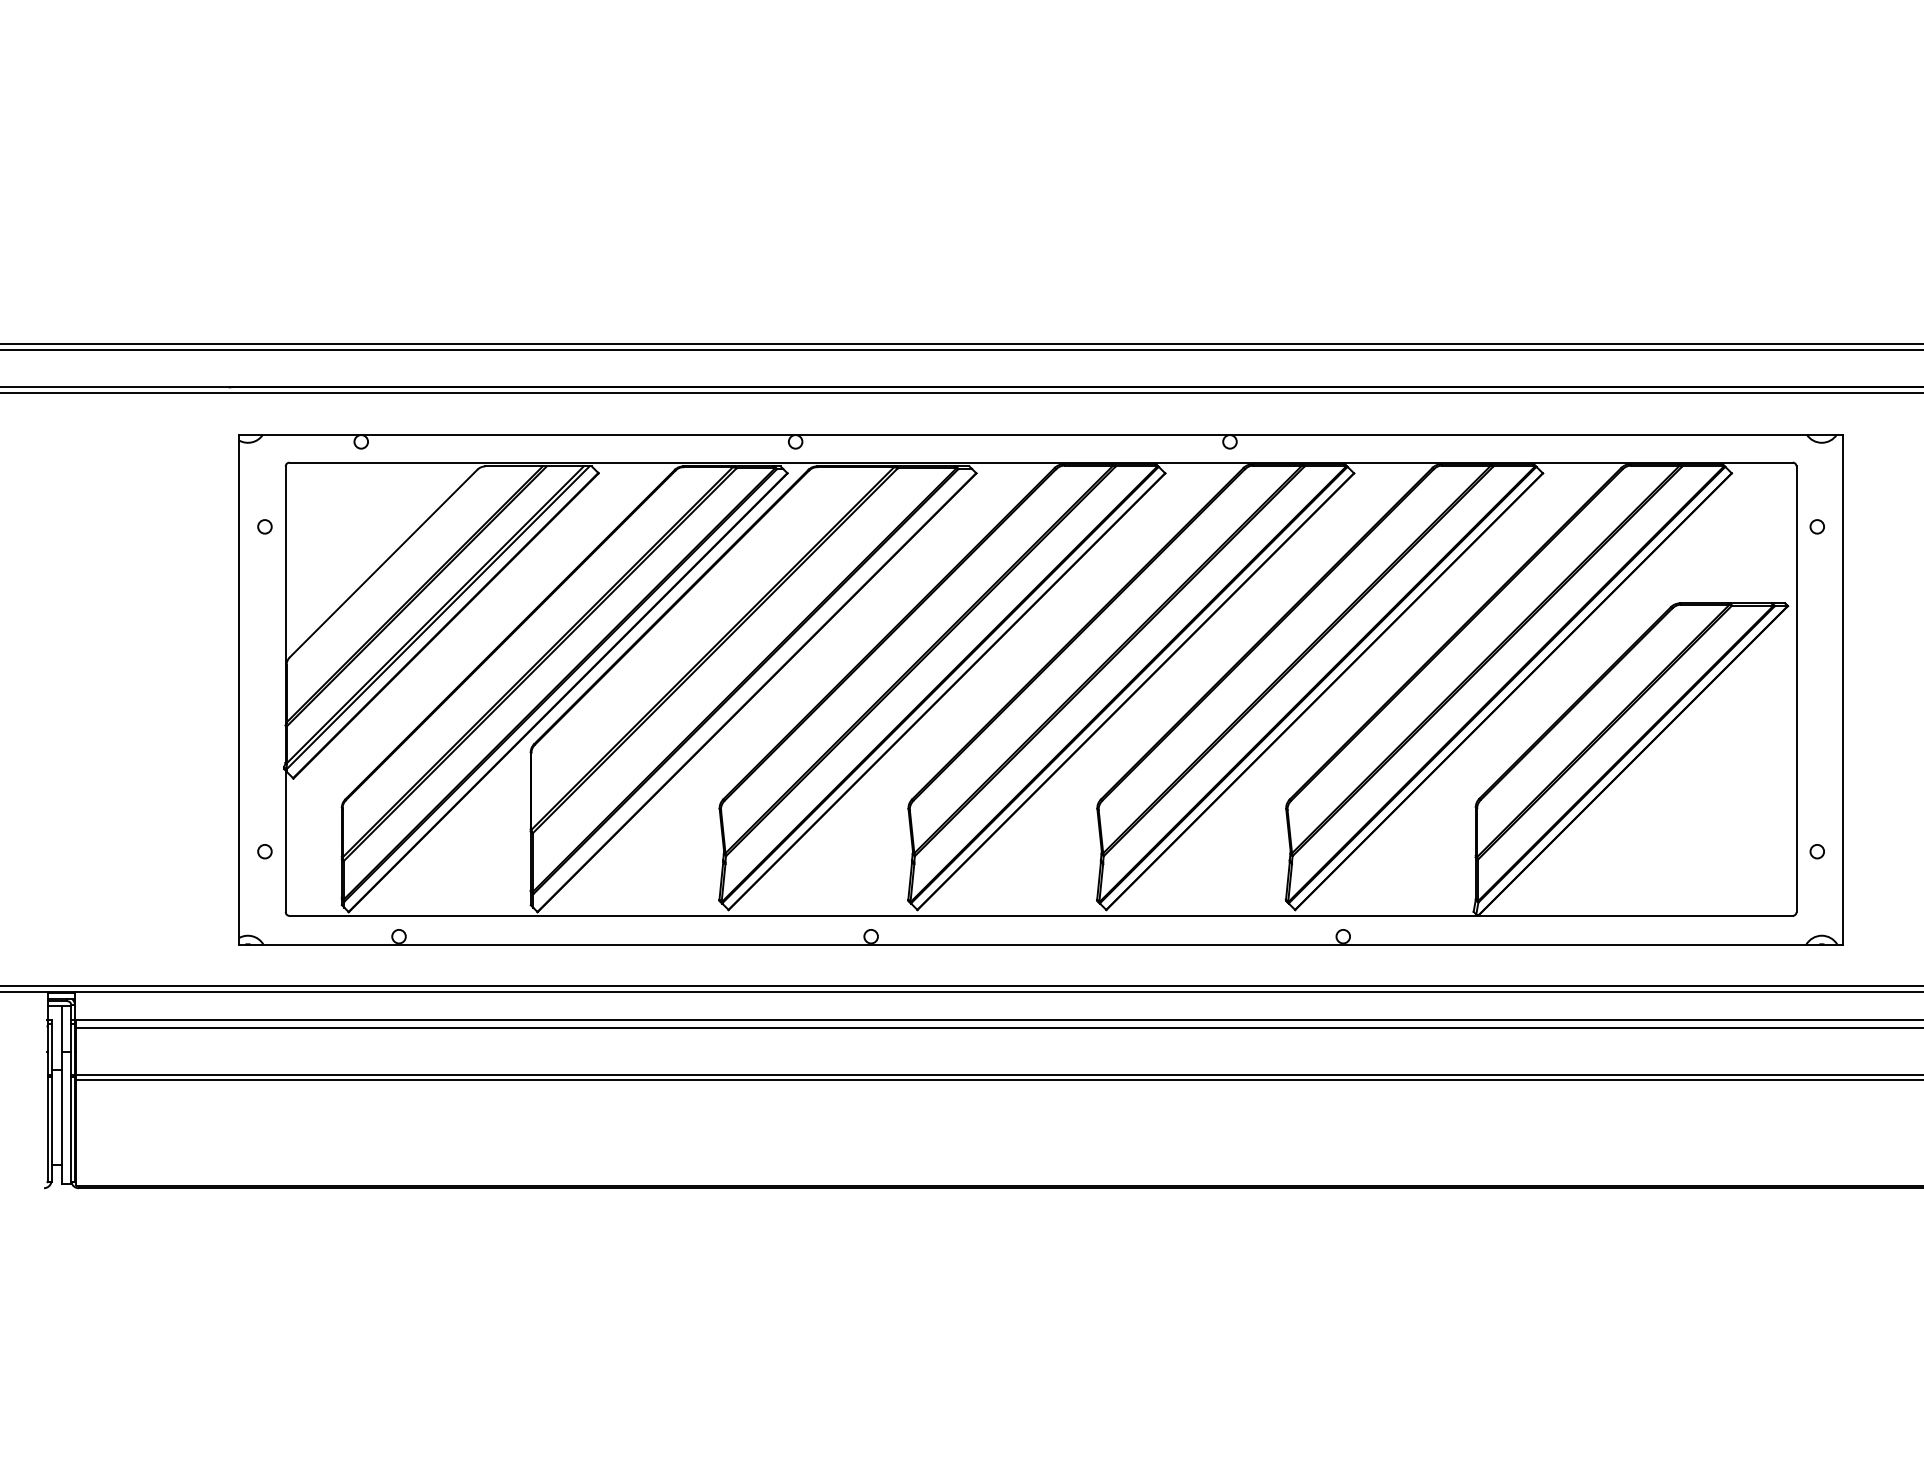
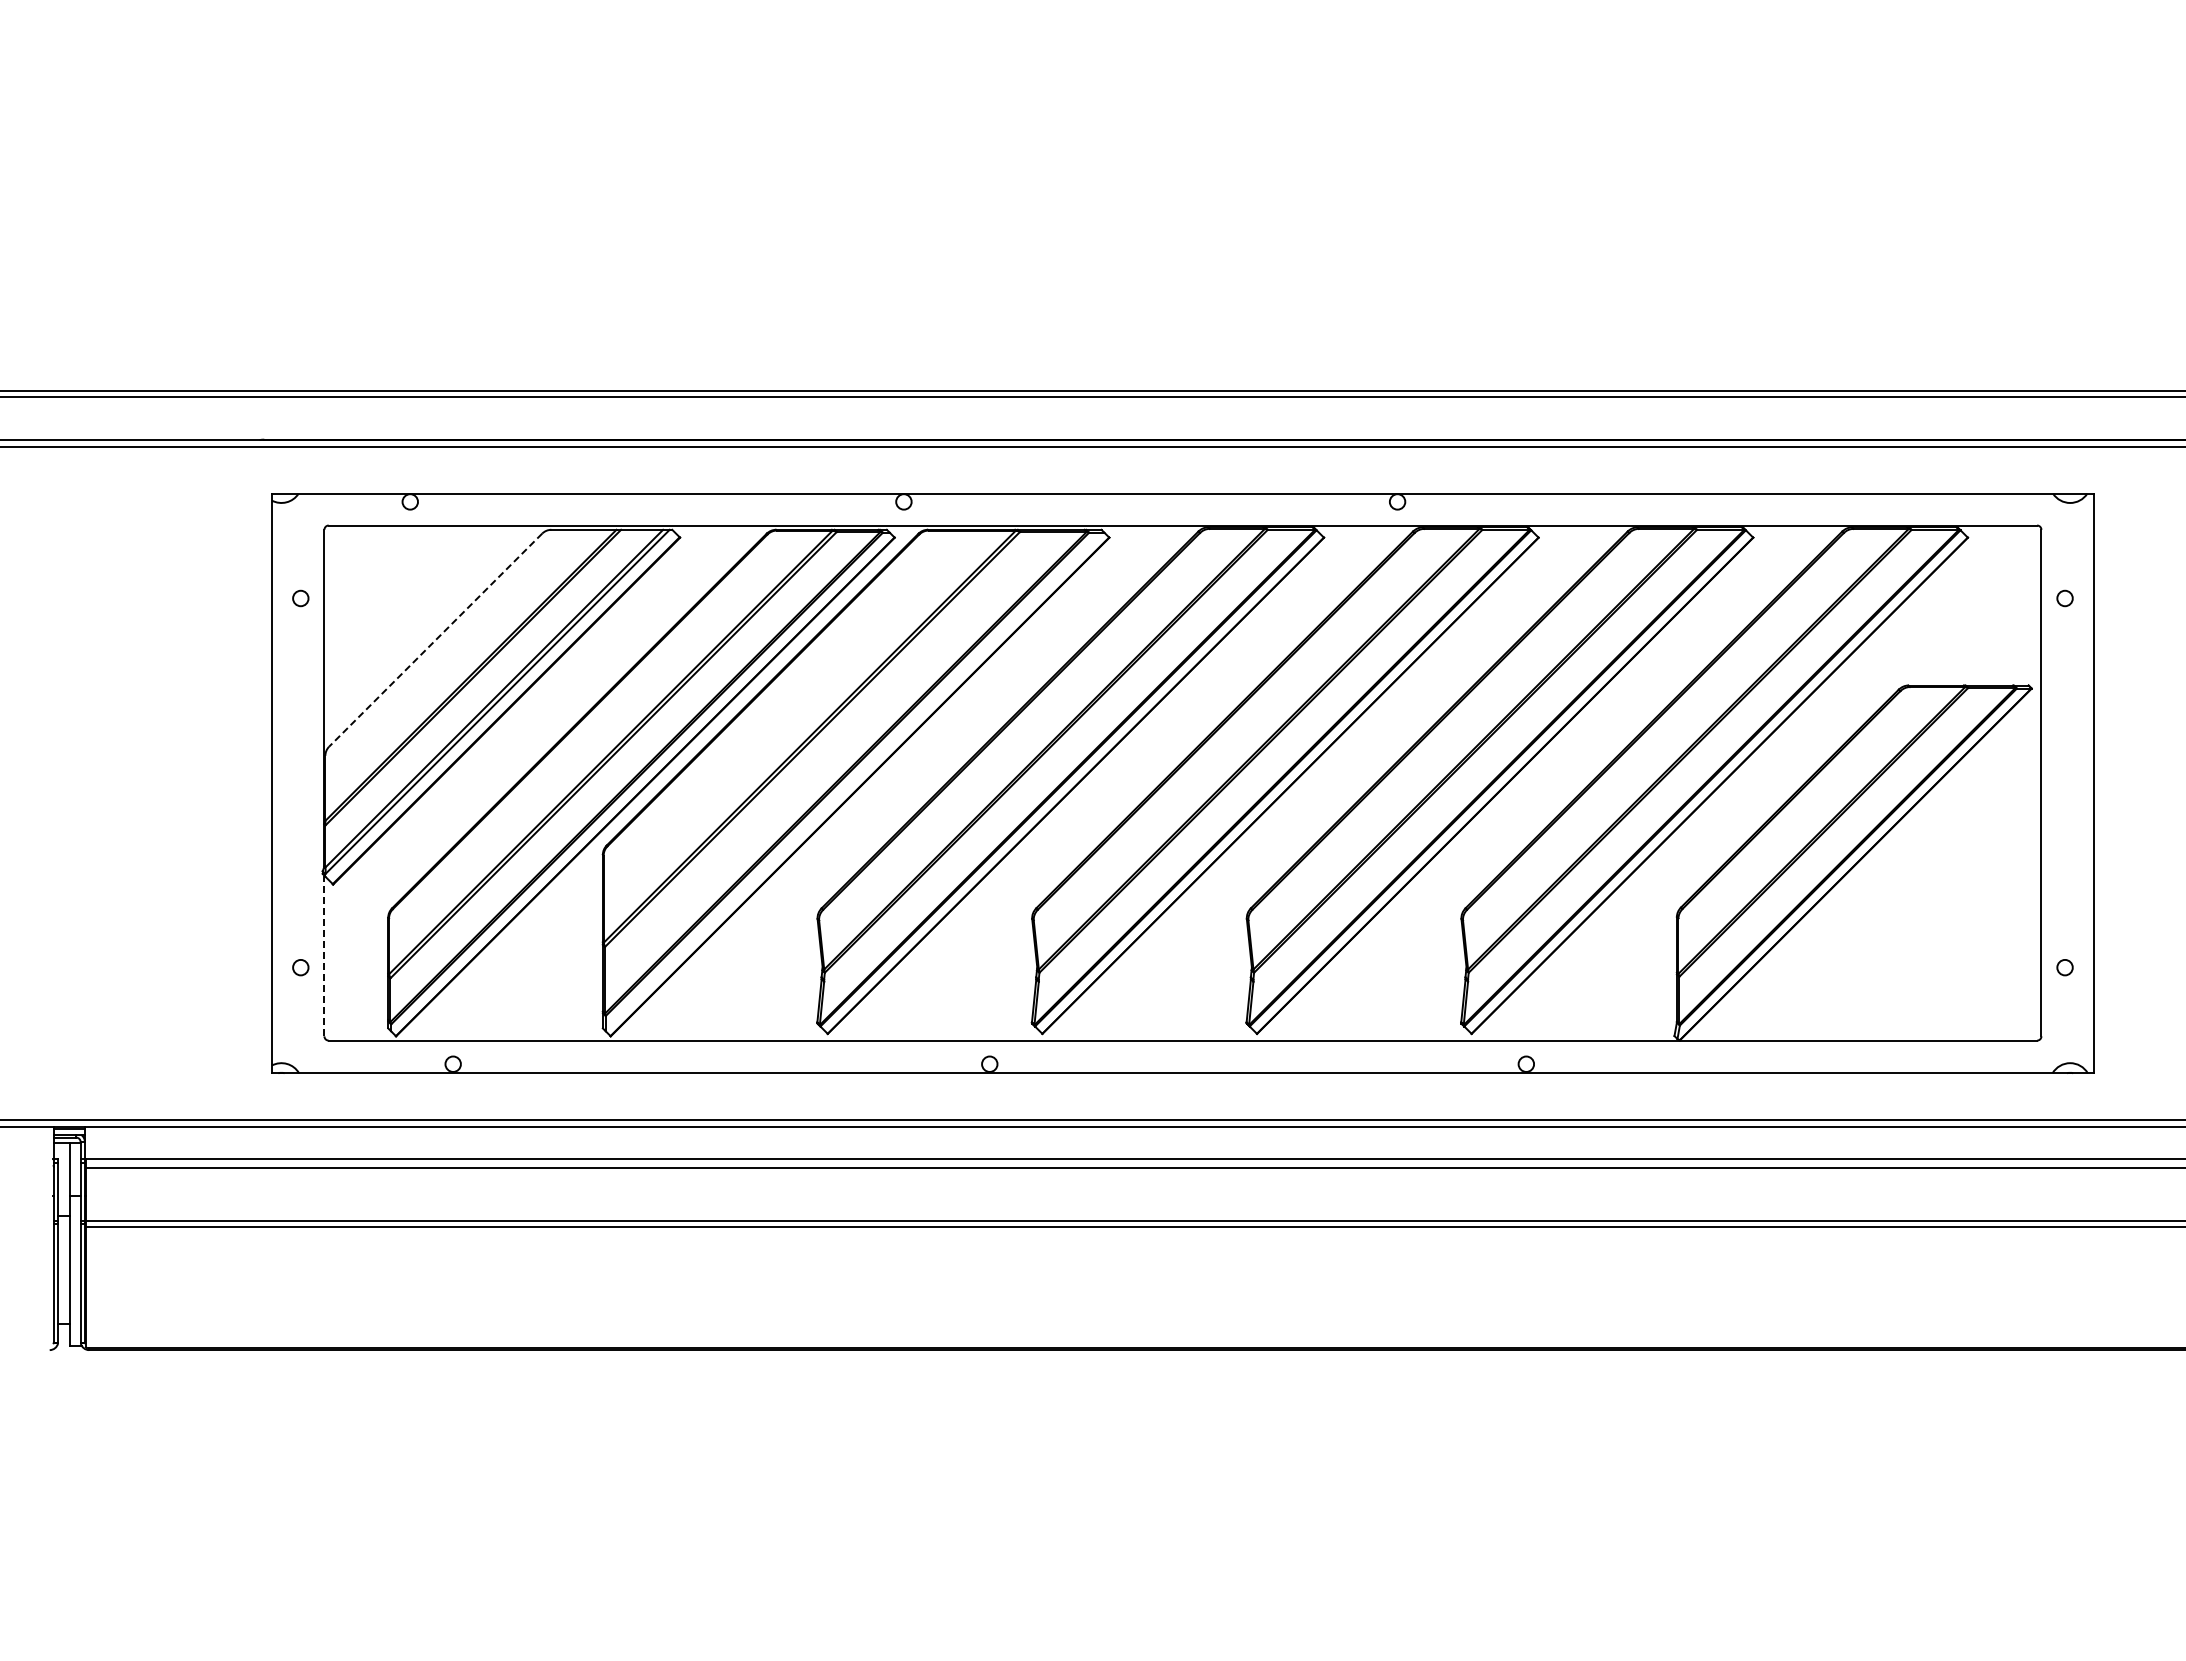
line: (383, 563) -> (435, 640), solid -> dashed
line: (285, 840) -> (324, 955), solid -> dashed

